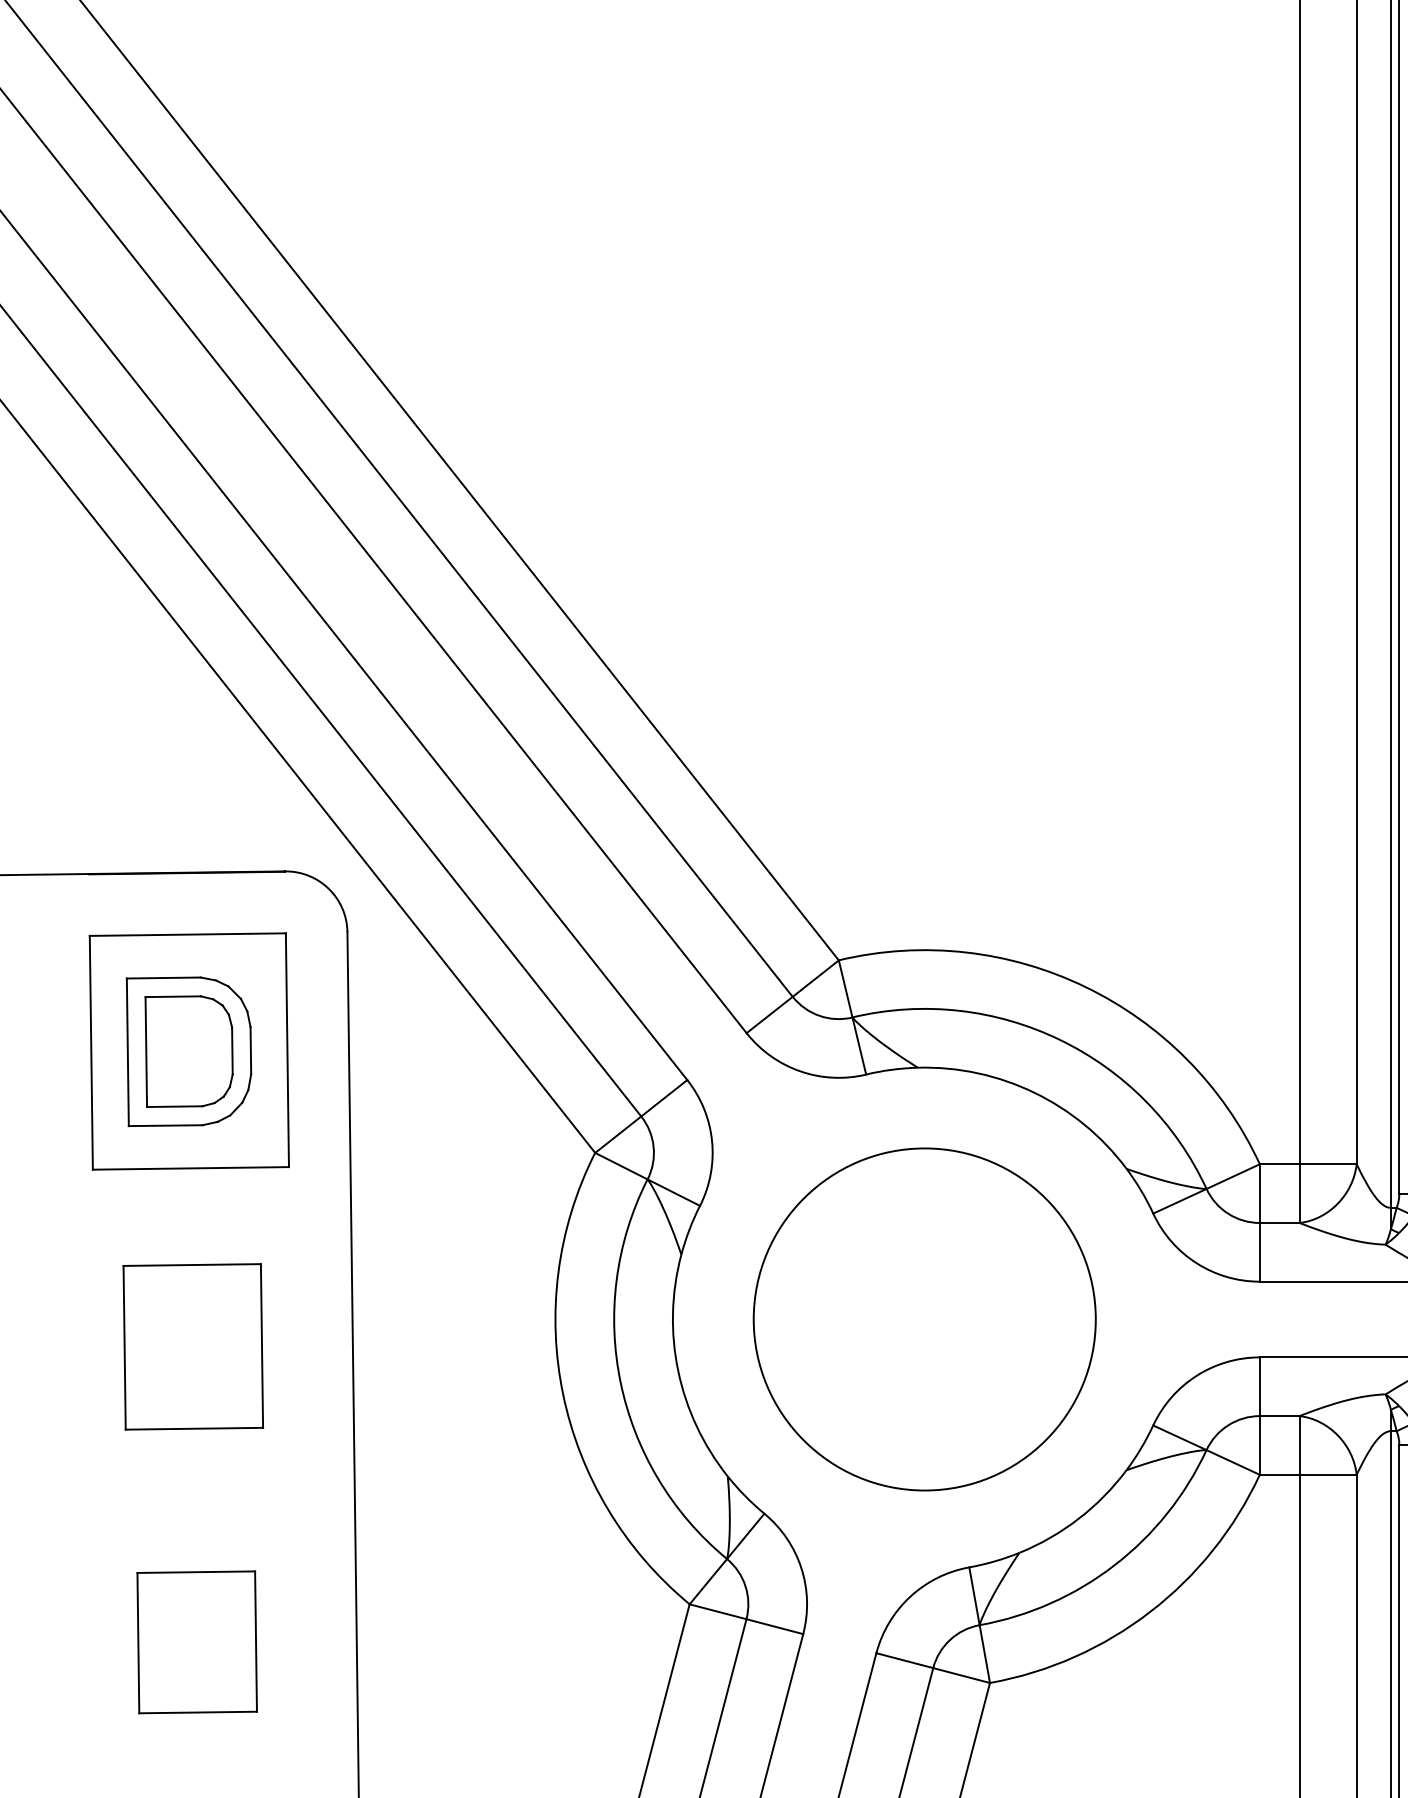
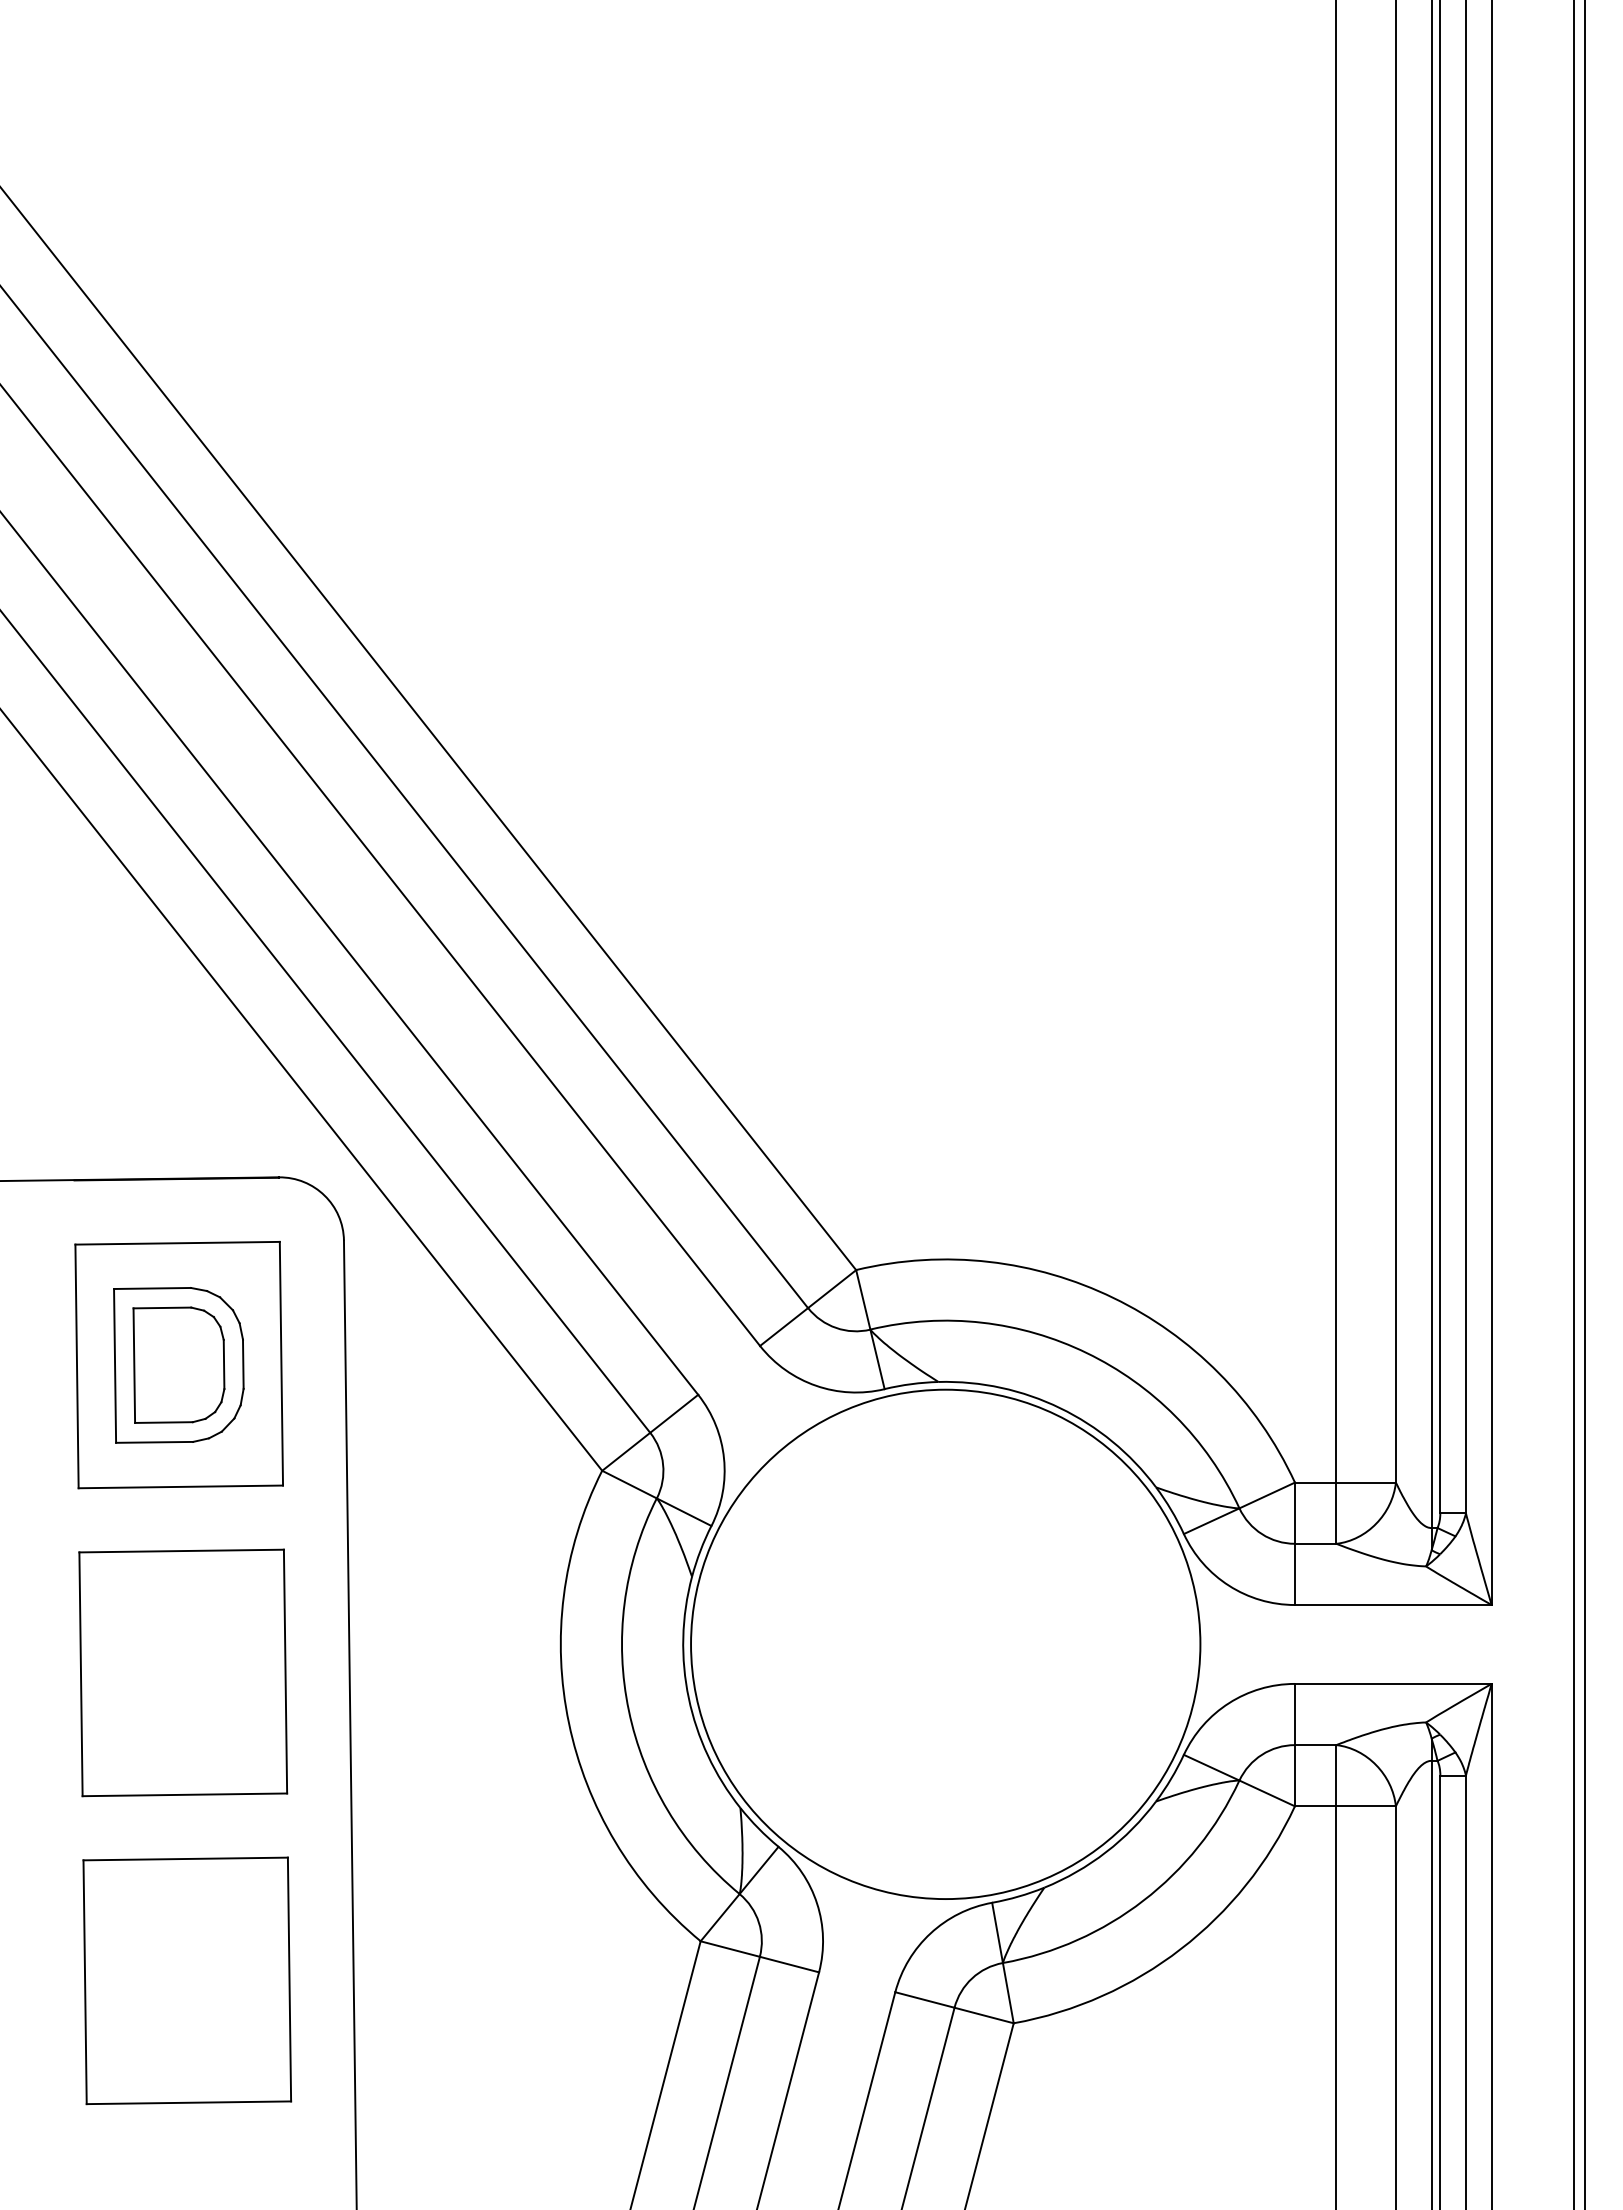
circle: (924, 1319) -> (945, 1644), size x1.43
part: (193, 1346) -> (183, 1672), size x1.43
part: (197, 1641) -> (187, 1980), size x1.67

